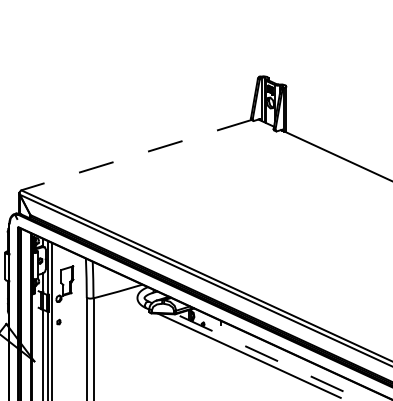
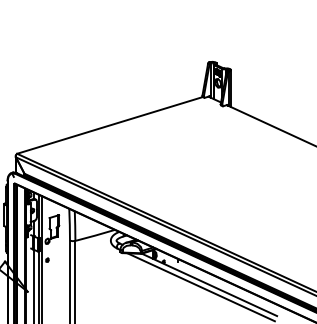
line: (135, 155) -> (109, 125), dashed -> solid
line: (259, 352) -> (209, 284), dashed -> solid

